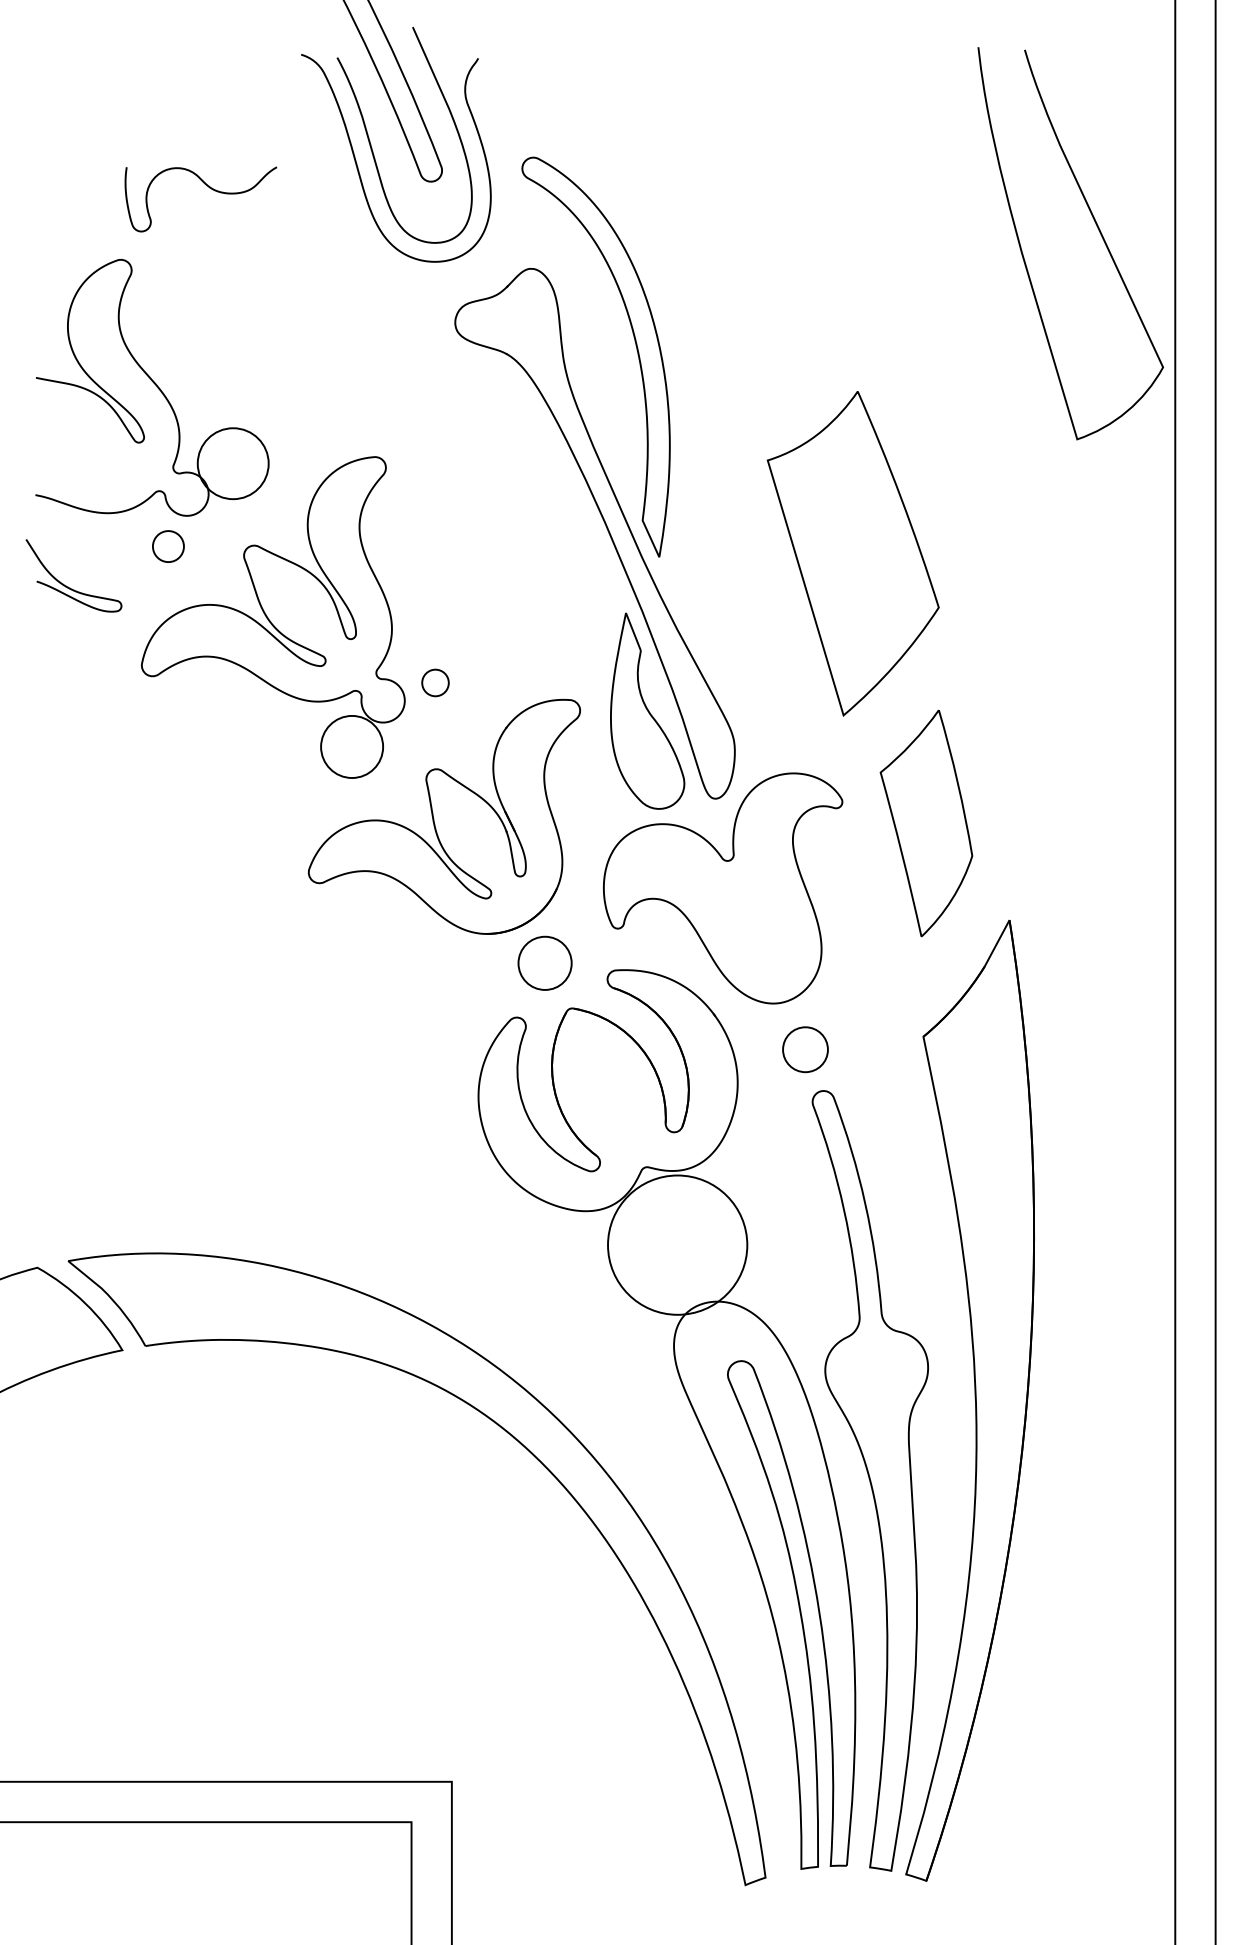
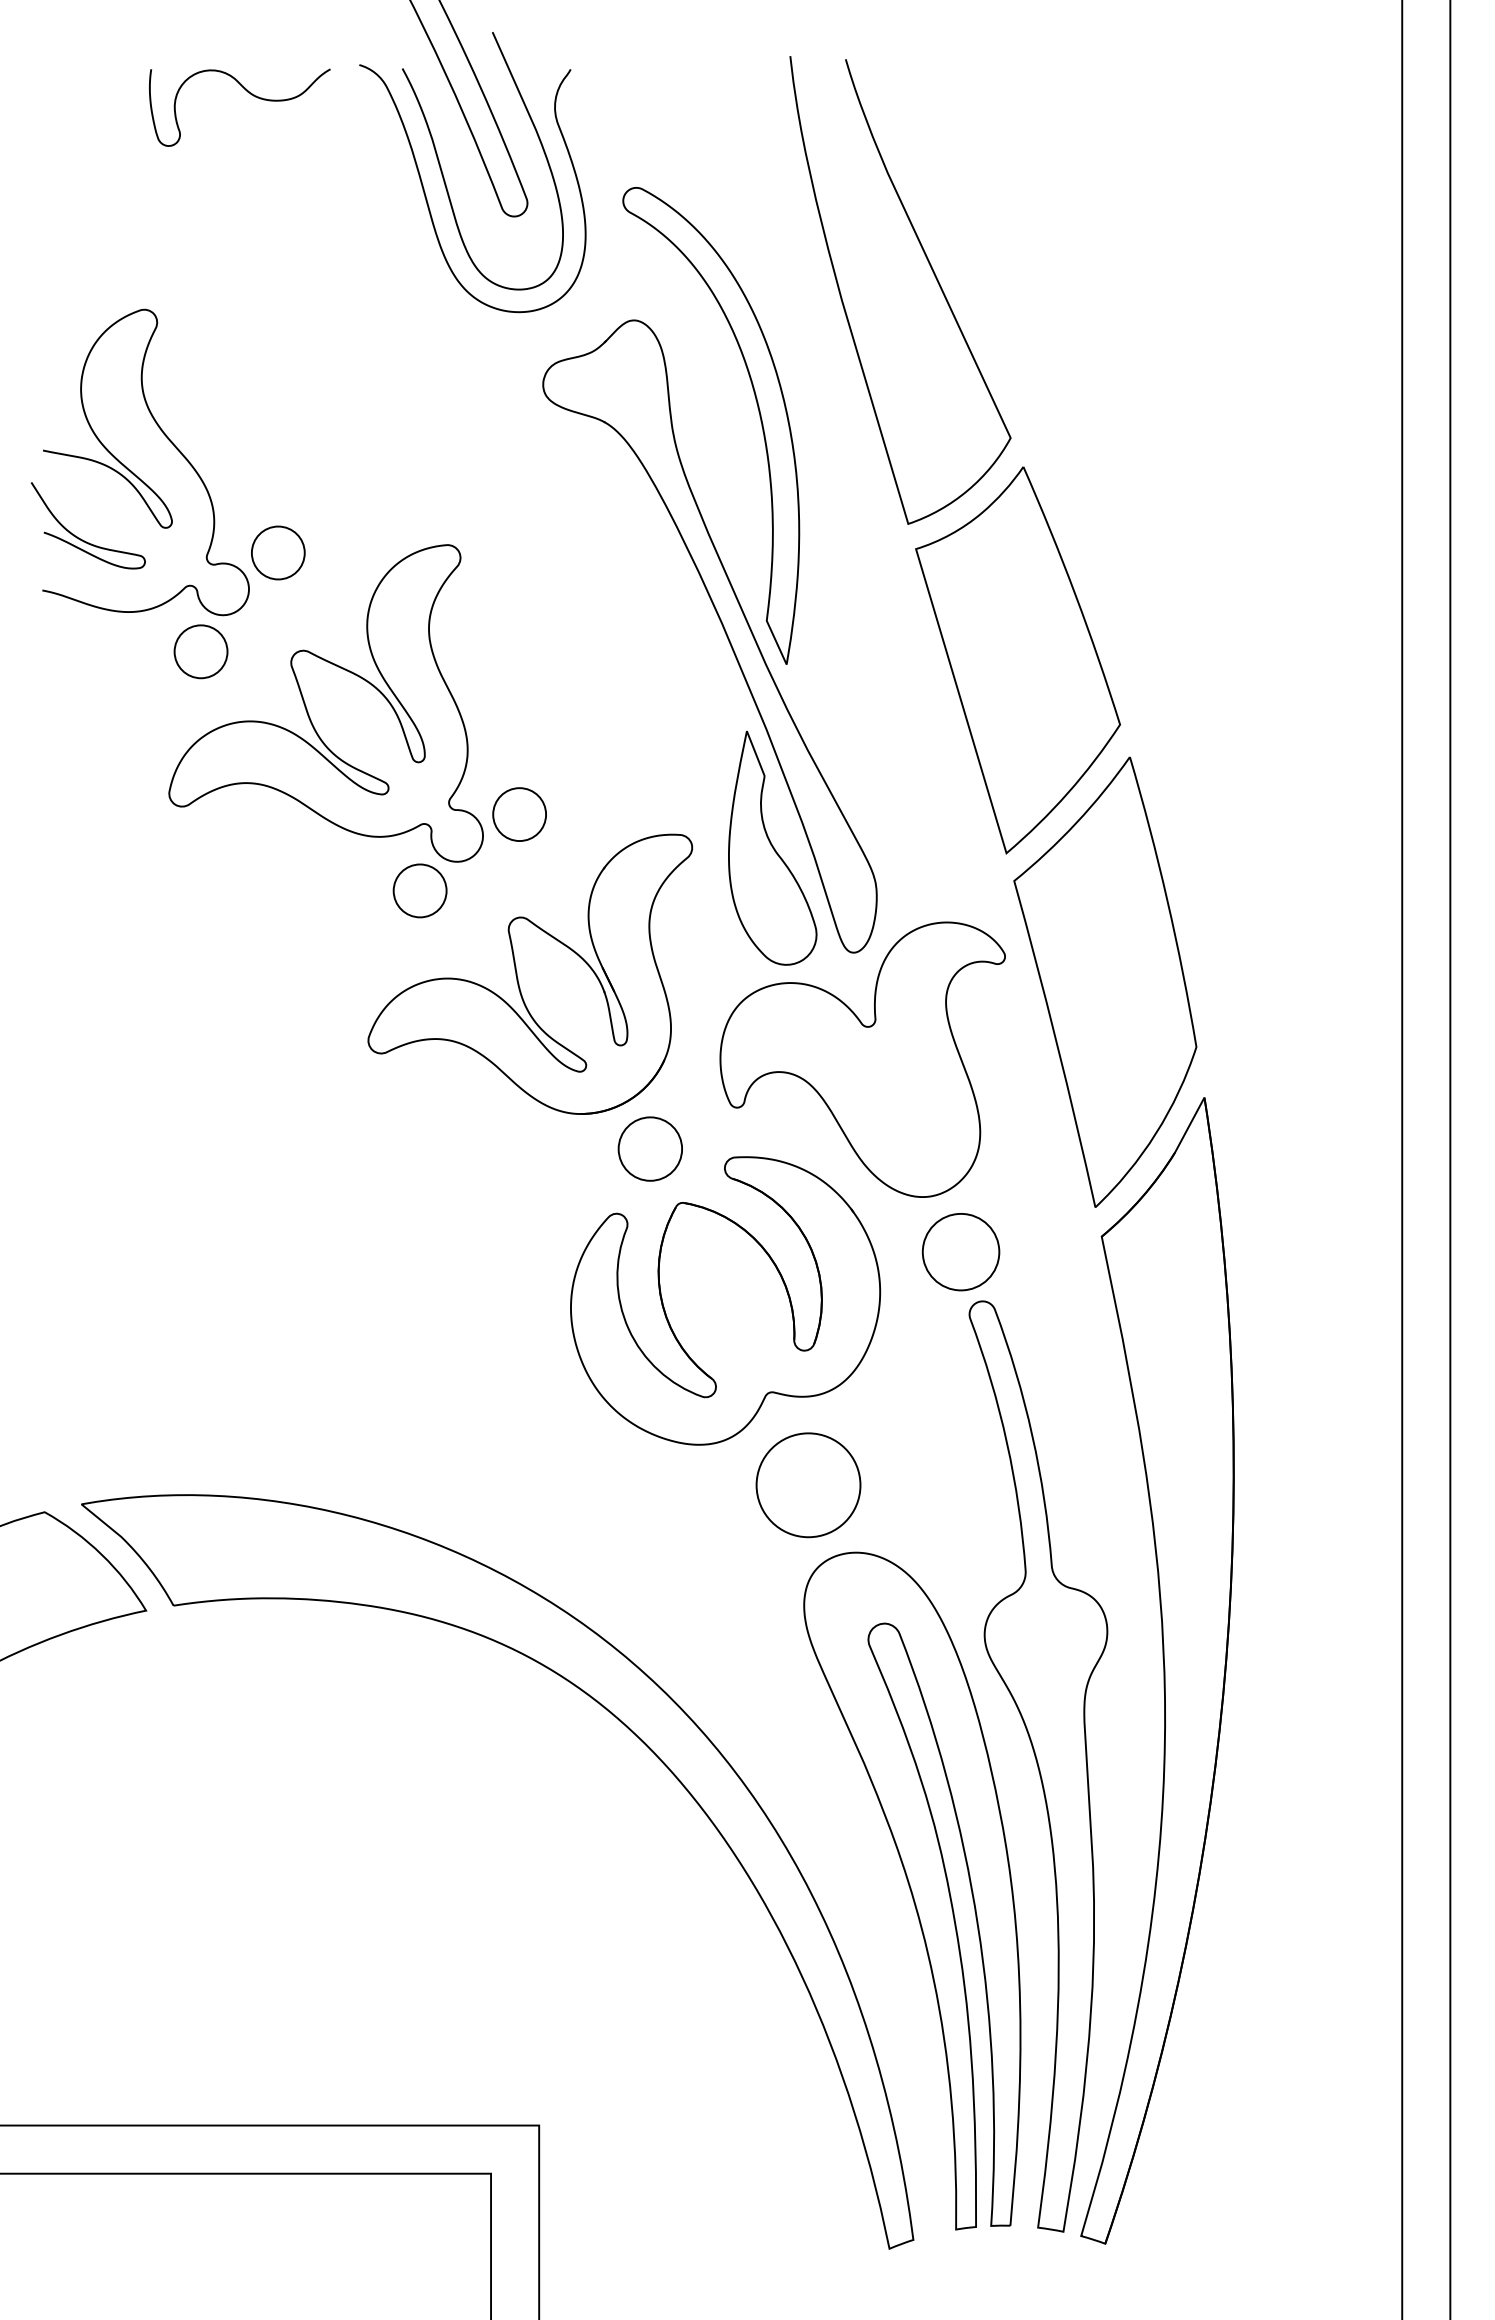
curve: (210, 189) -> (251, 95), moved
curve: (1098, 230) -> (933, 274), moved
circle: (232, 463) -> (277, 552), size x0.62
circle: (168, 546) -> (200, 651), size x1.43
curve: (66, 585) -> (79, 537), moved
circle: (435, 682) -> (519, 814), size x1.67
circle: (351, 746) -> (419, 890), size x0.71
part: (926, 822) -> (1105, 981), size x1.67
circle: (805, 1049) -> (960, 1251), size x1.43
circle: (677, 1245) -> (808, 1485), size x0.62

